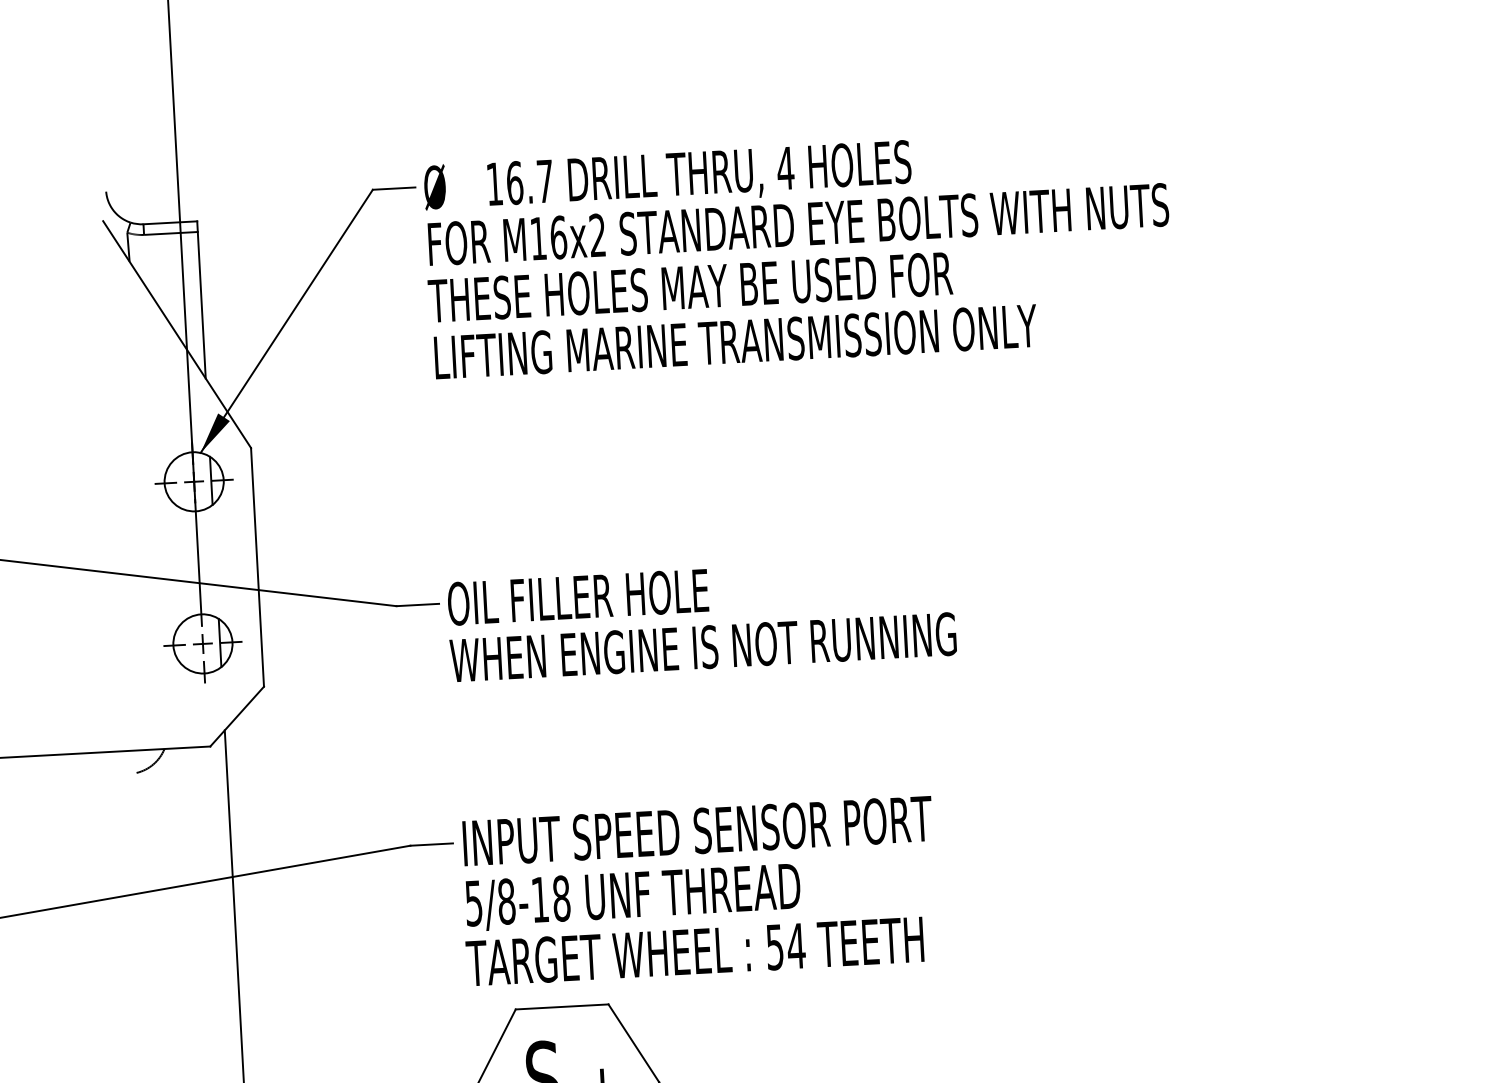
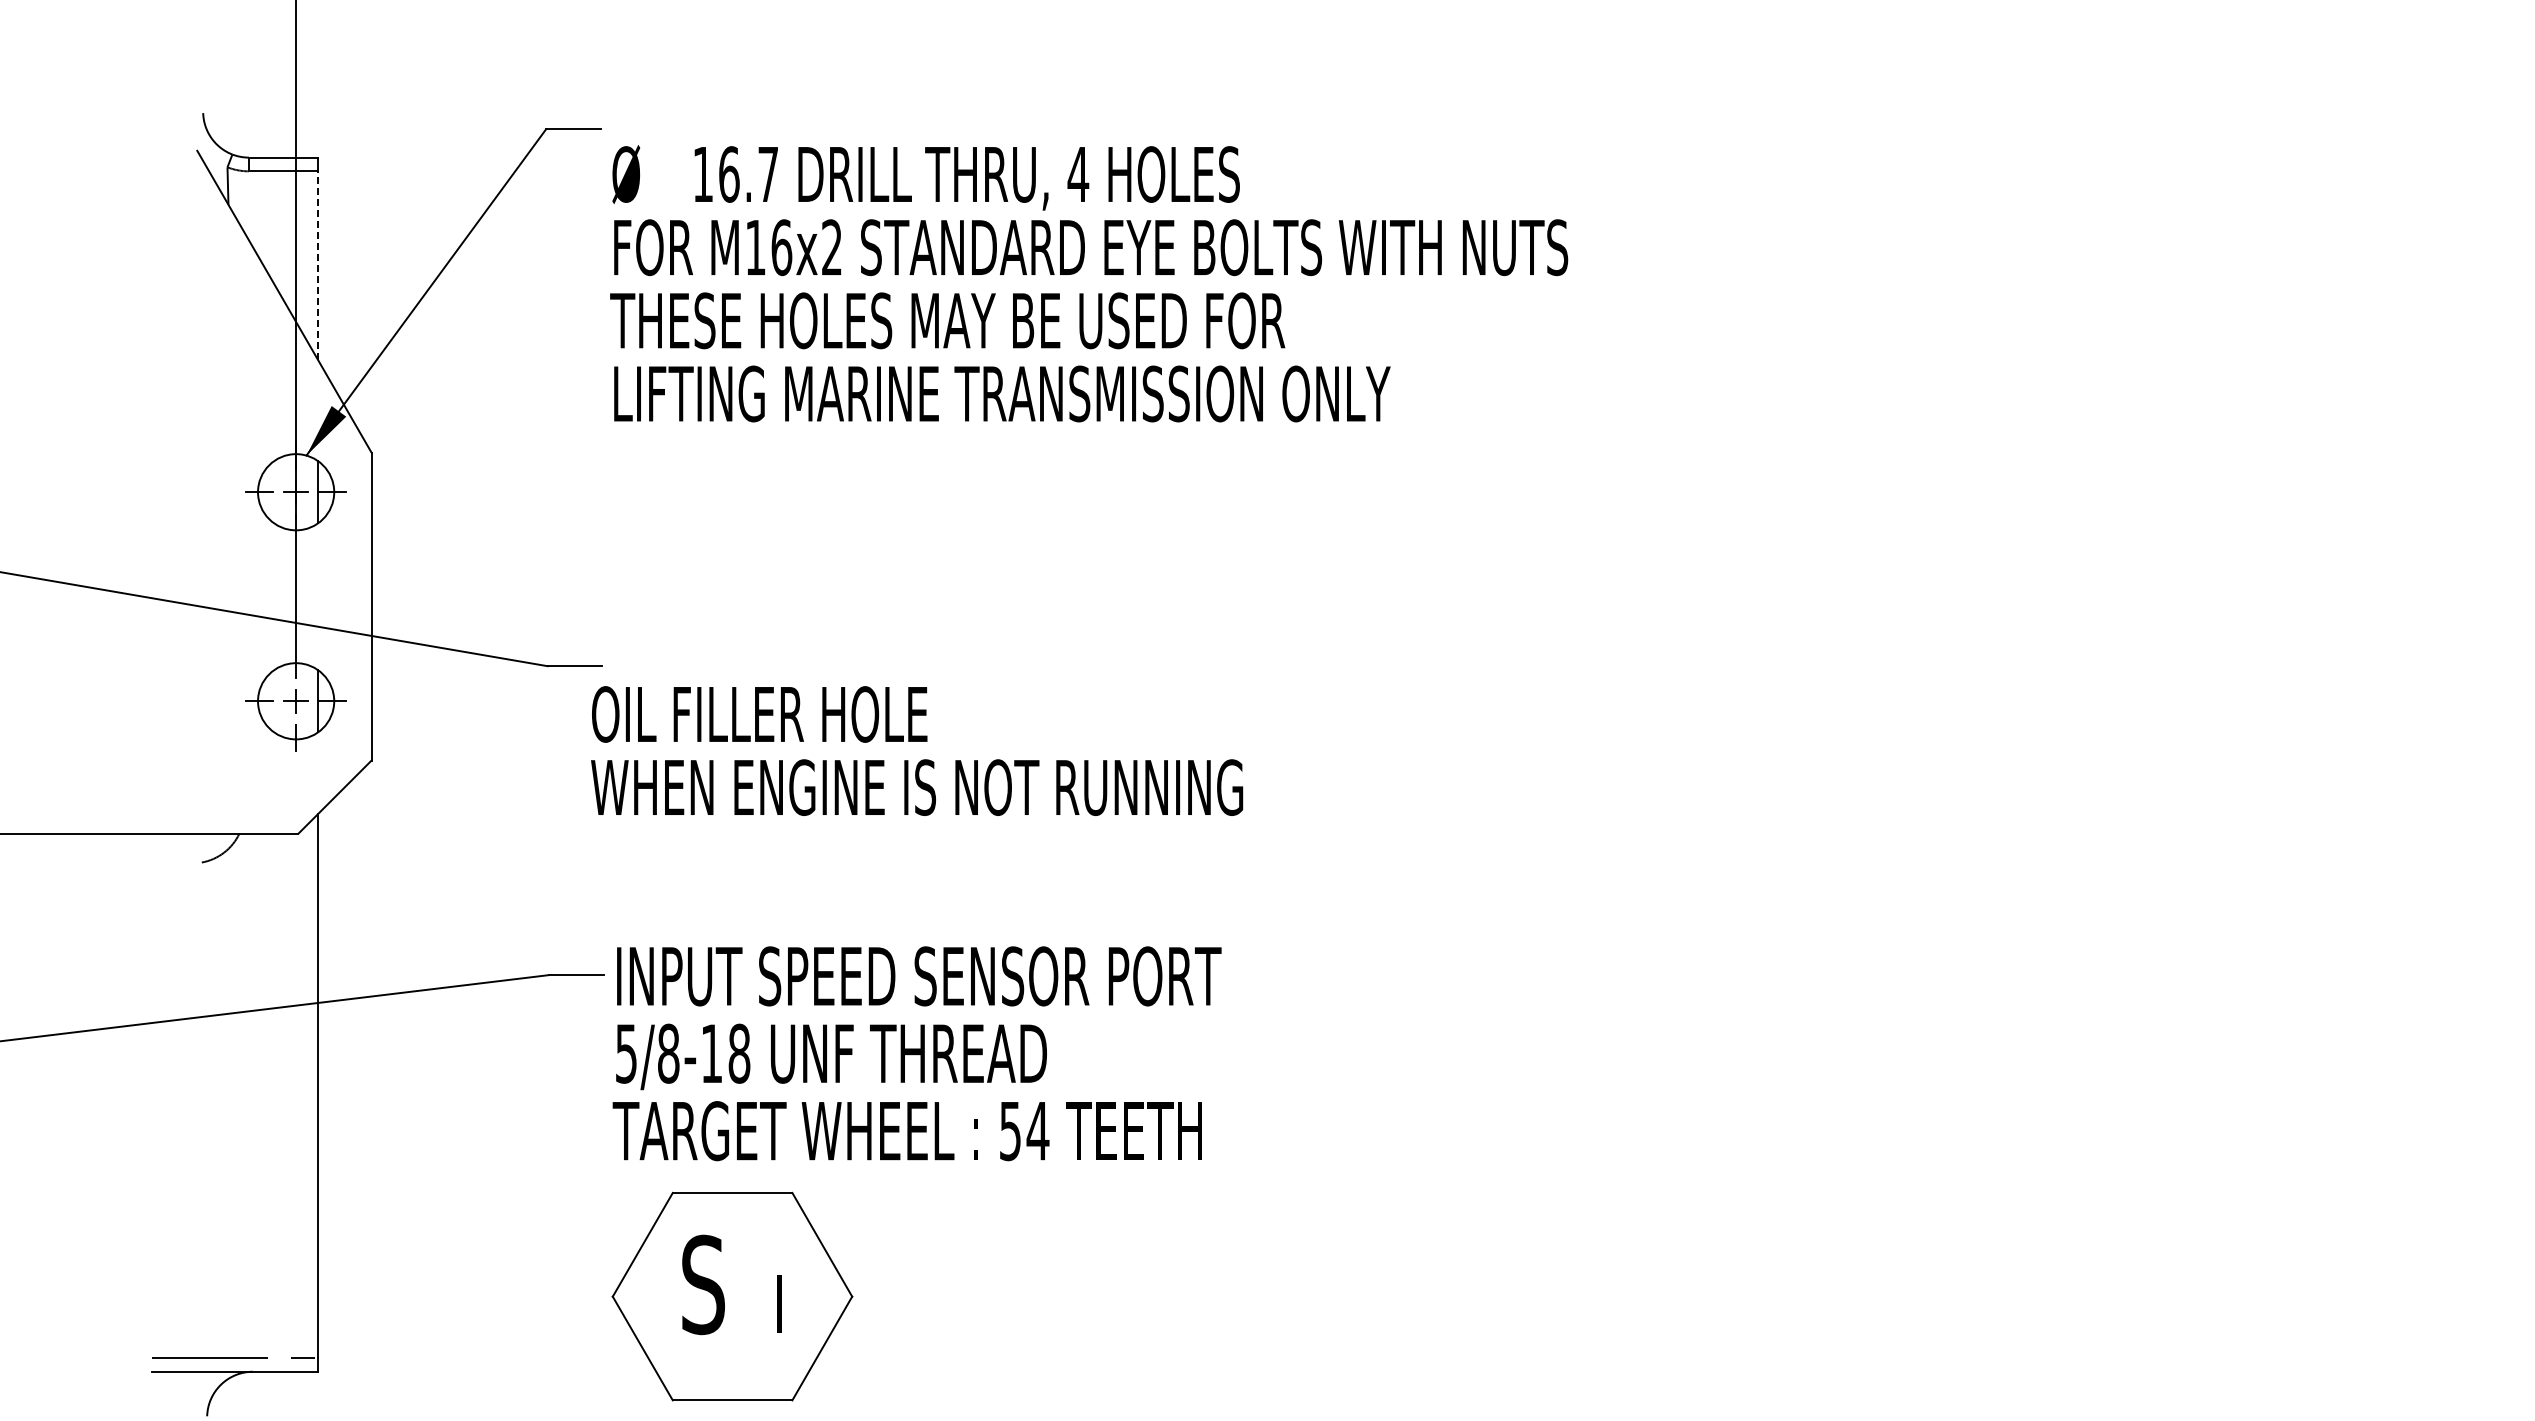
text: (798, 252) -> (1089, 283), moved
line: (202, 305) -> (318, 265), solid -> dashed
text: (702, 618) -> (917, 750), moved

